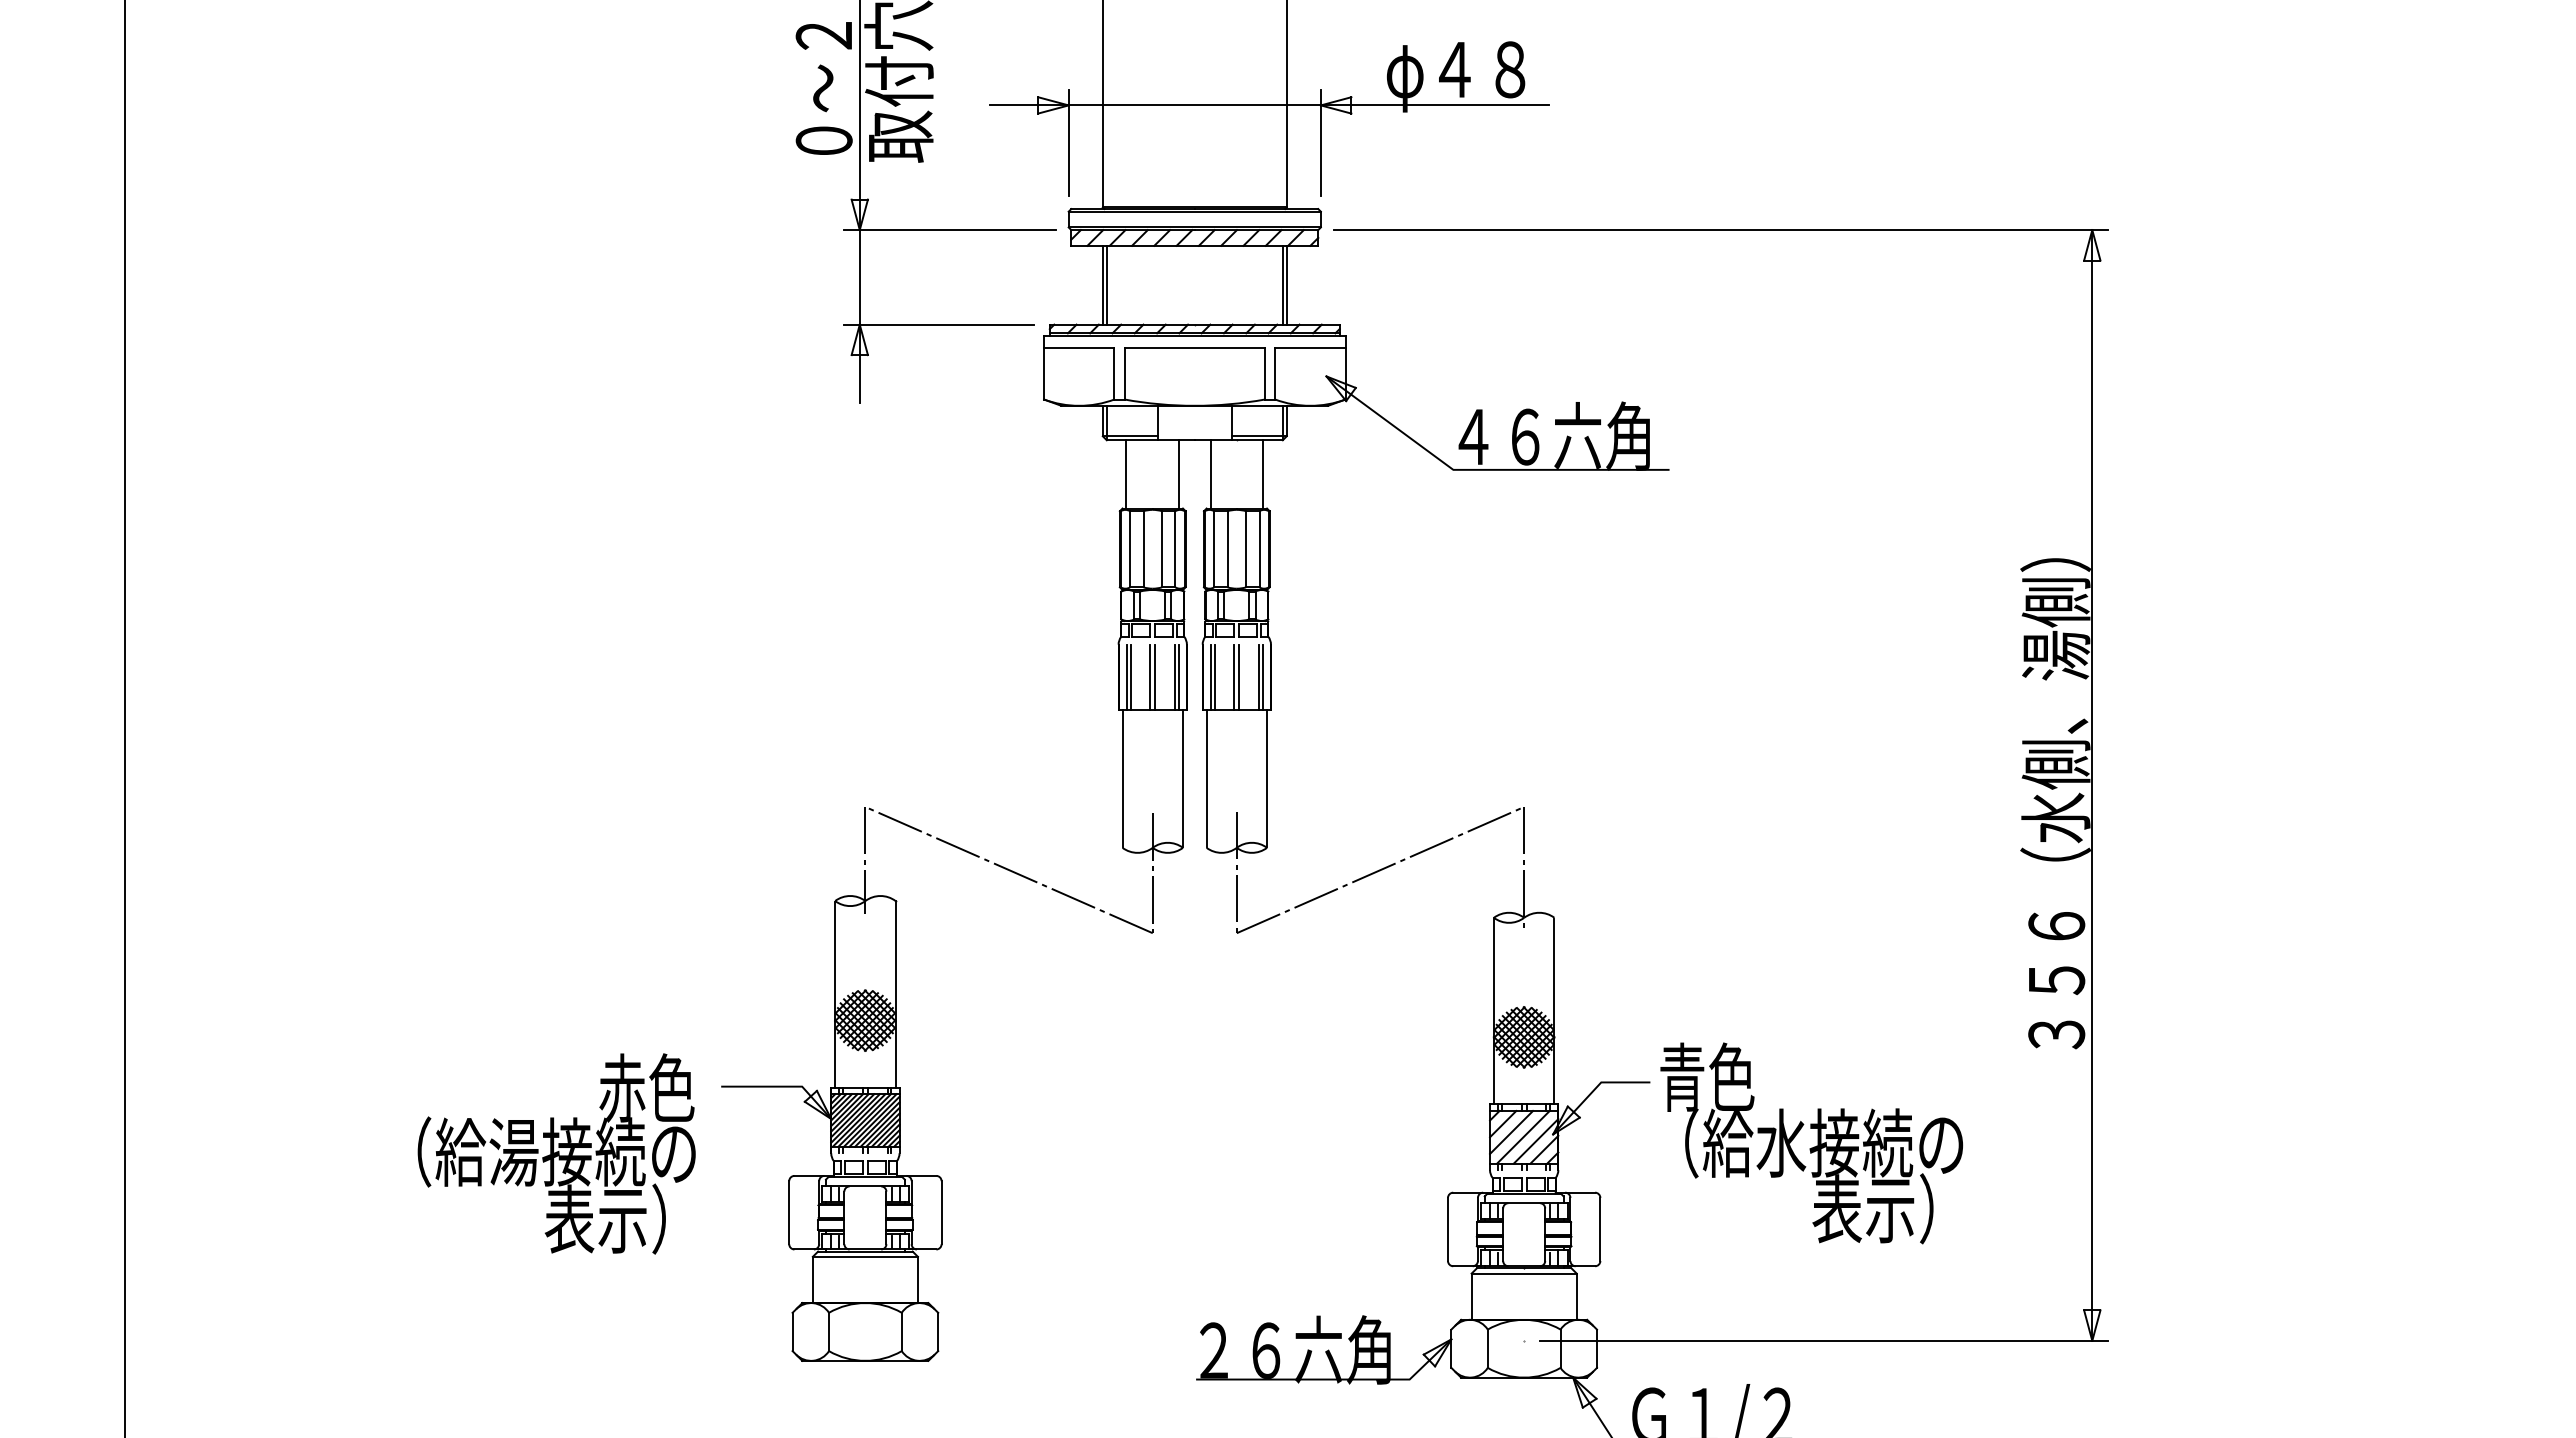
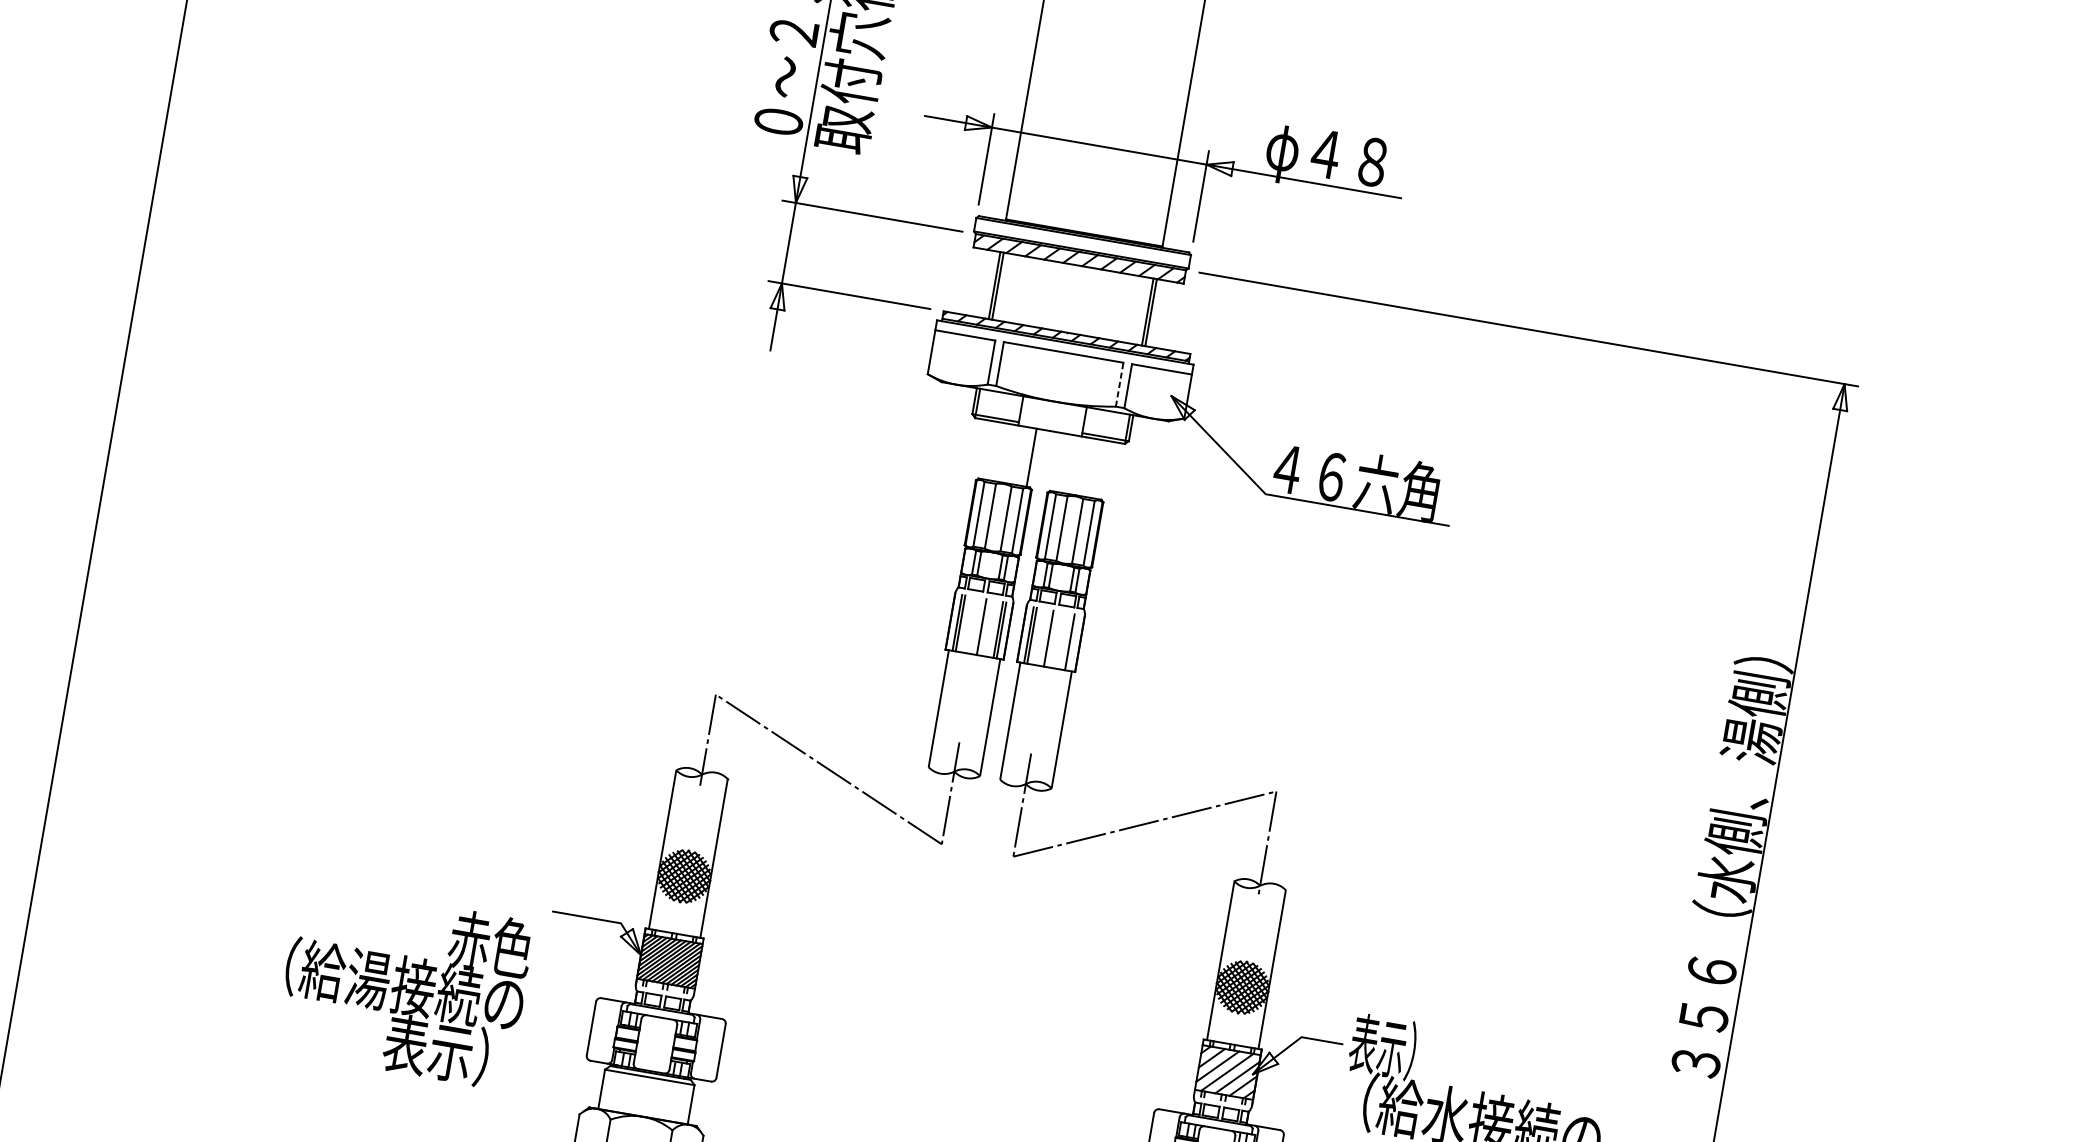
line: (1265, 373) -> (1120, 384), solid -> dashed
line: (1126, 474) -> (986, 450), removed
line: (1210, 474) -> (1058, 462), removed
line: (1263, 474) -> (1103, 470), removed
line: (1150, 677) -> (977, 626), removed
line: (1239, 677) -> (1053, 639), removed
line: (1262, 677) -> (1072, 642), removed
text: (1706, 1076) -> (1391, 1047), 青色 -> 表示）
text: (556, 1153) -> (404, 986), moved

